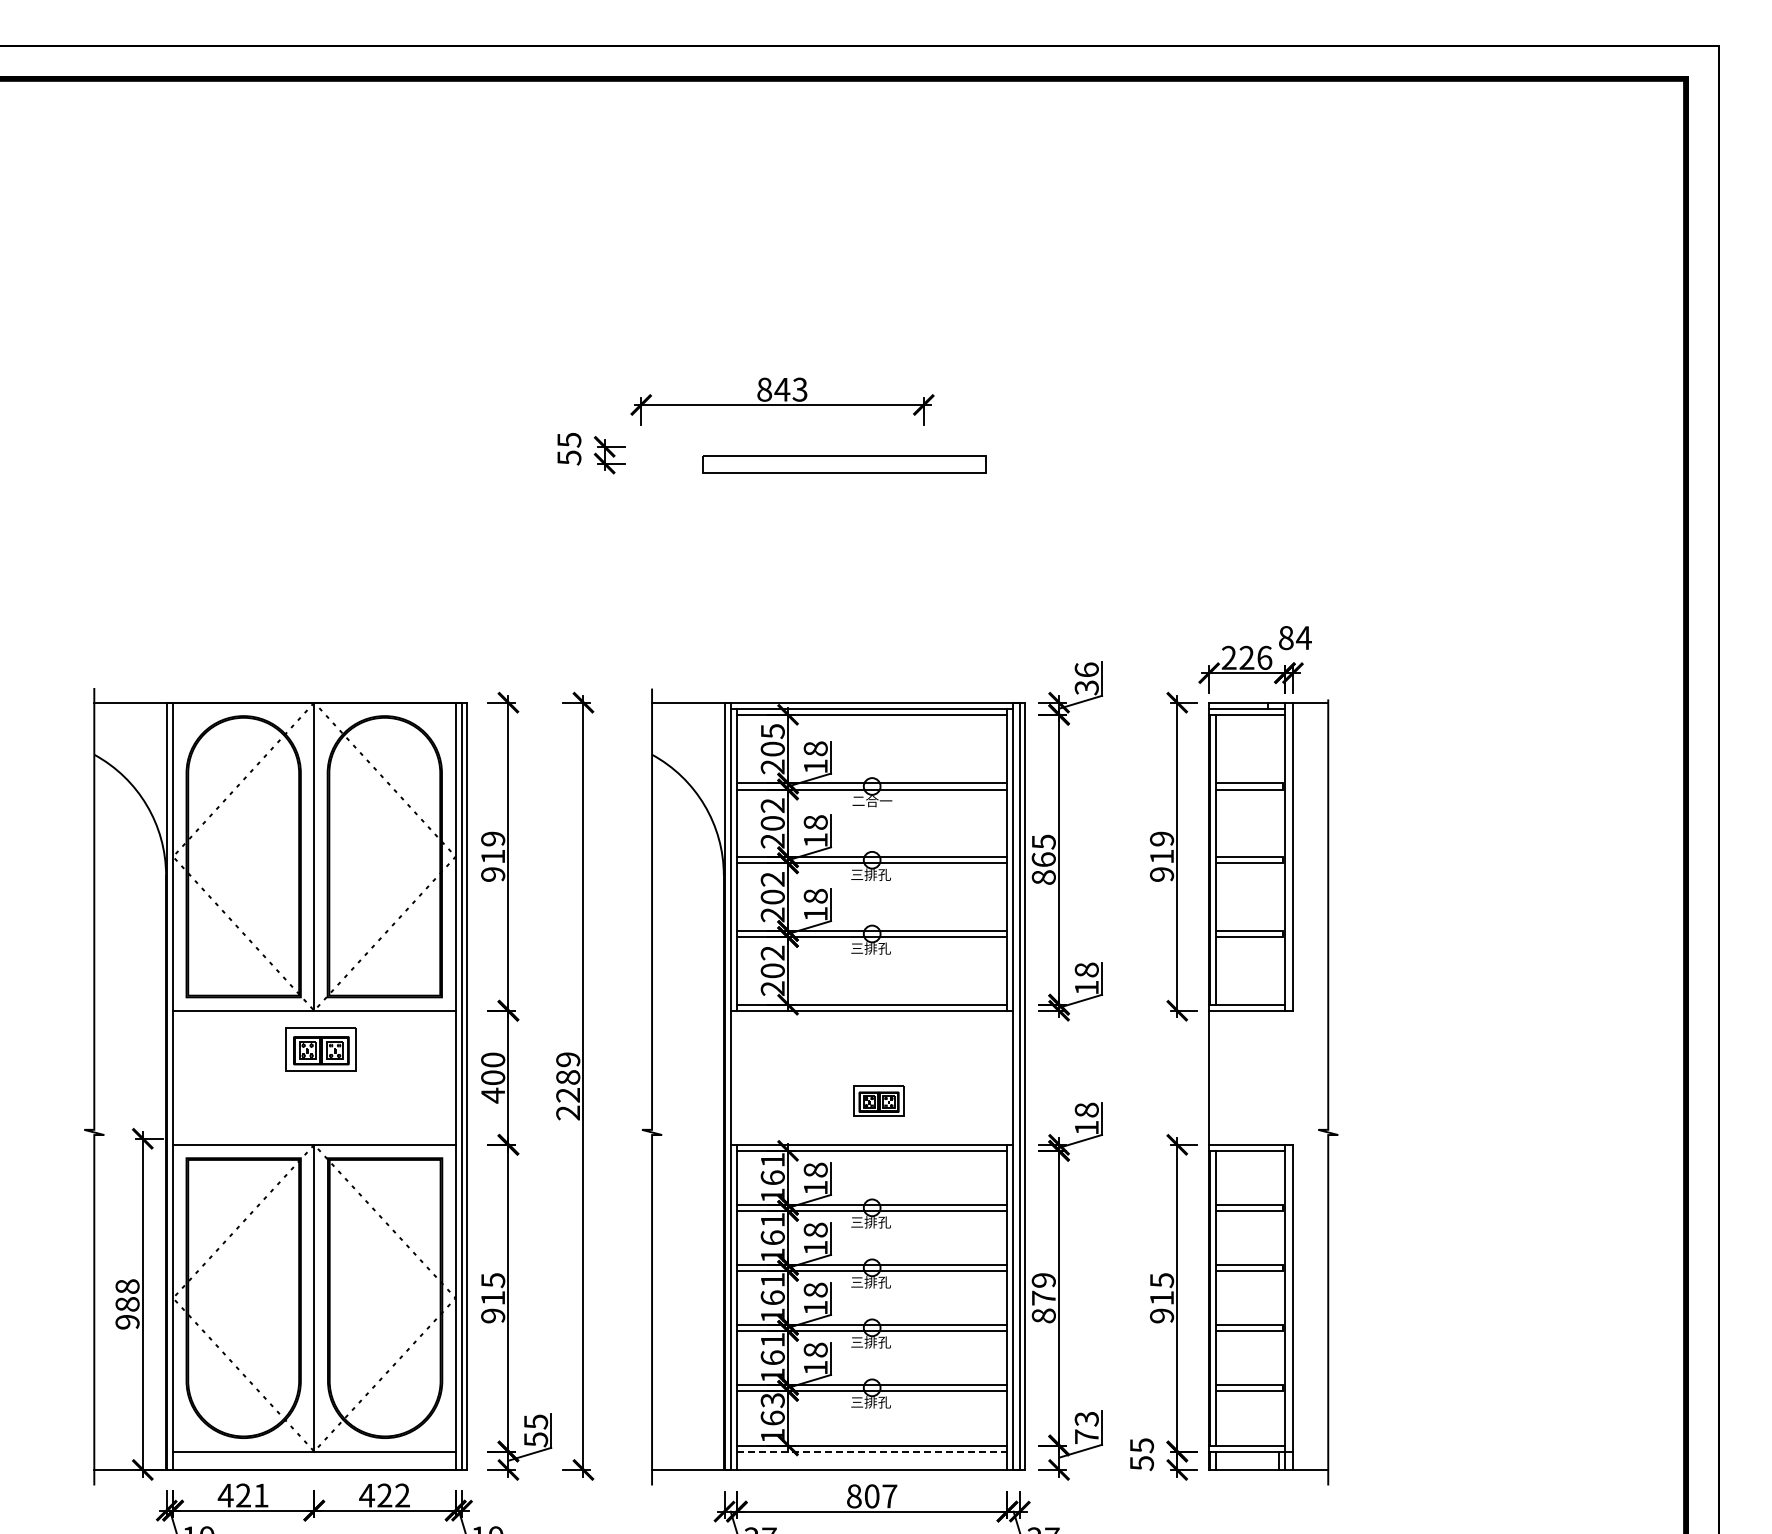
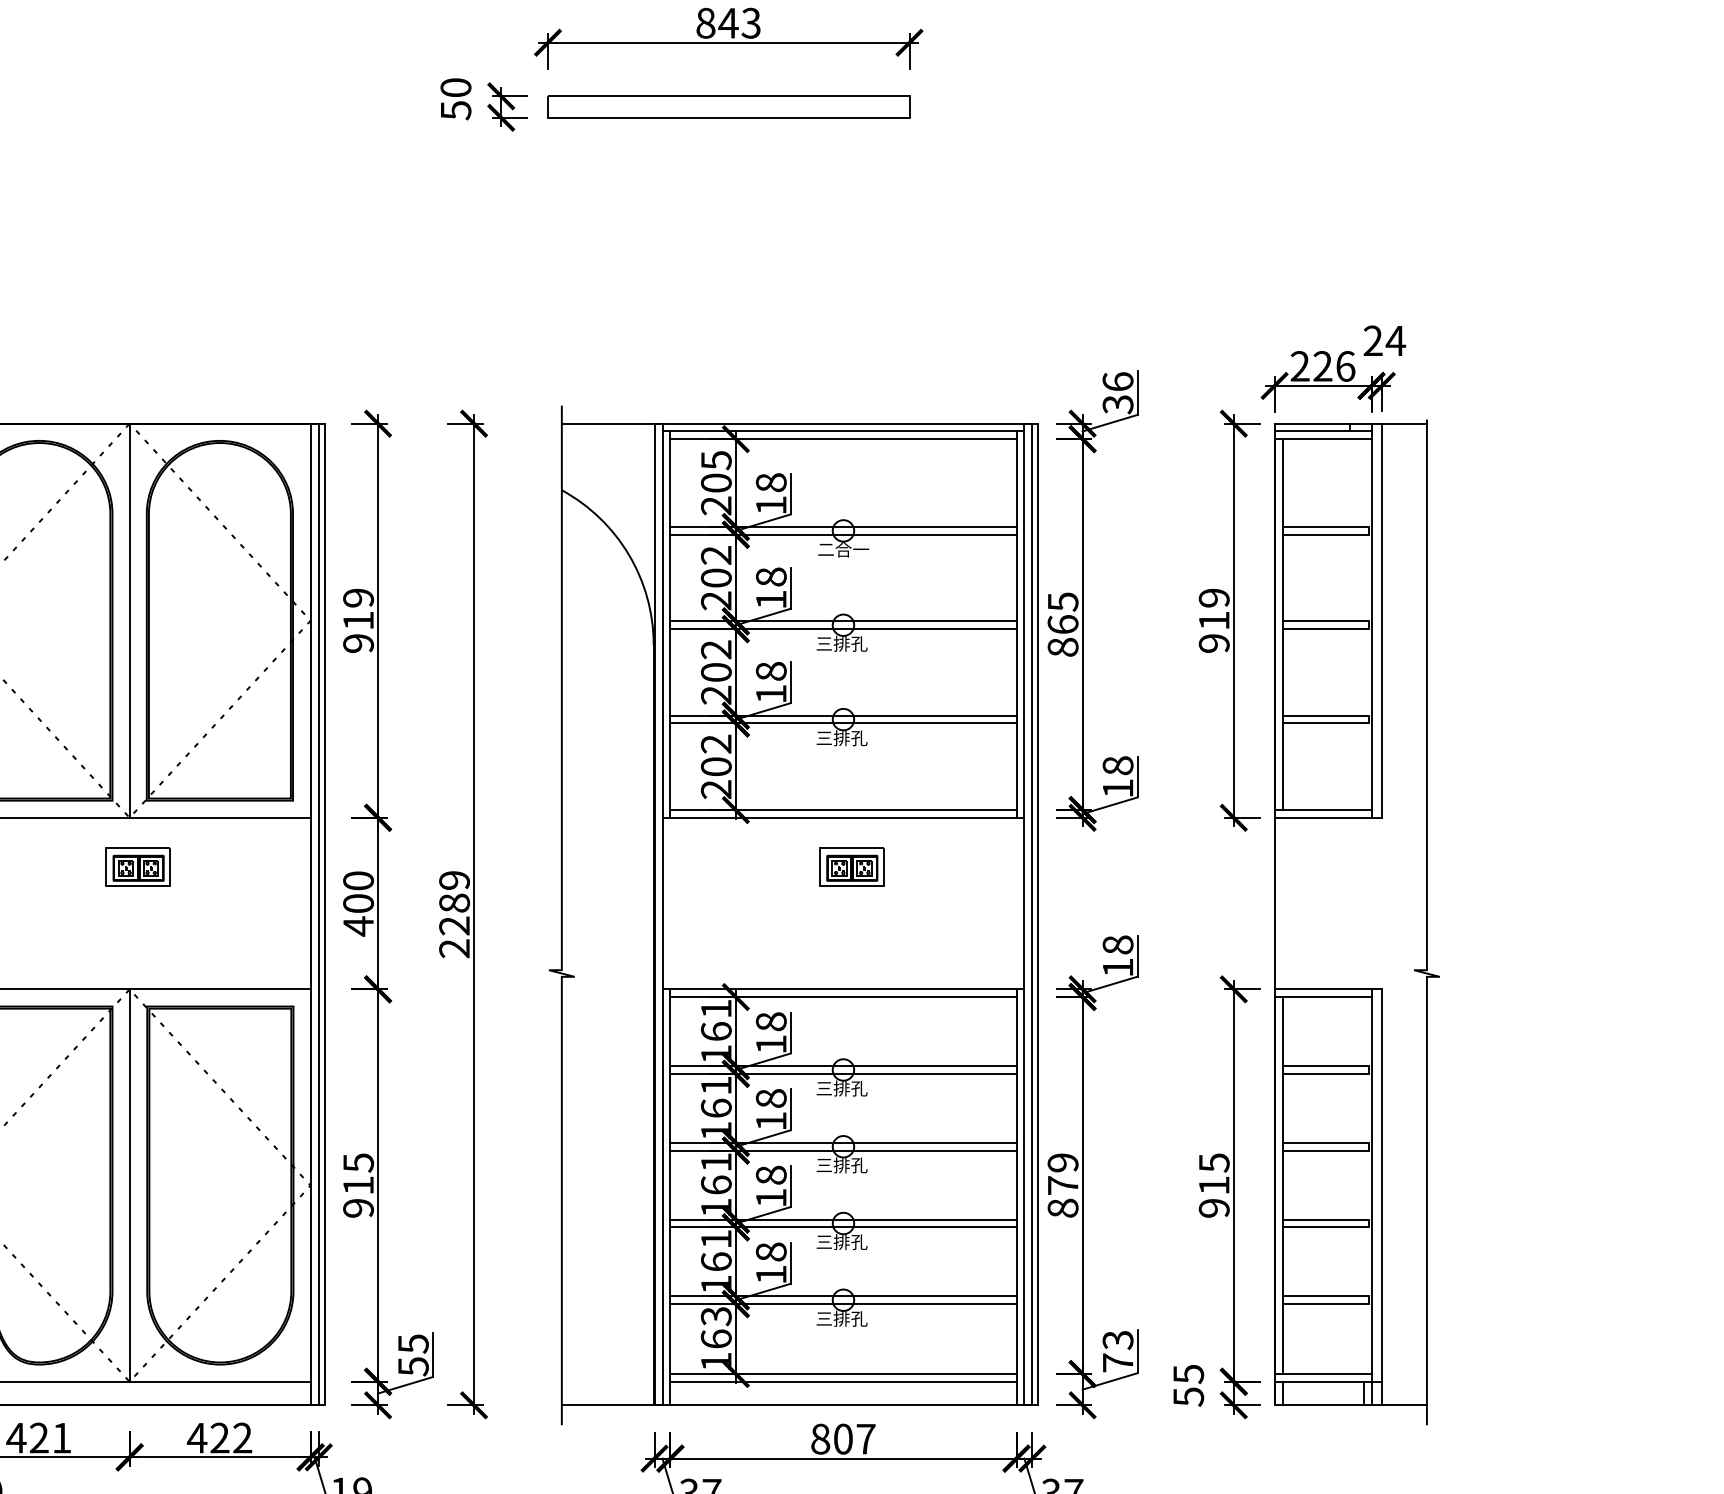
text: (569, 439) -> (456, 86), 55 -> 50
part: (844, 464) -> (728, 107), moved
text: (1285, 638) -> (1372, 341), 84 -> 24
part: (320, 1048) -> (137, 866), size x0.71
part: (878, 1100) -> (851, 866), moved
line: (872, 1451) -> (843, 1381), dashed -> solid

